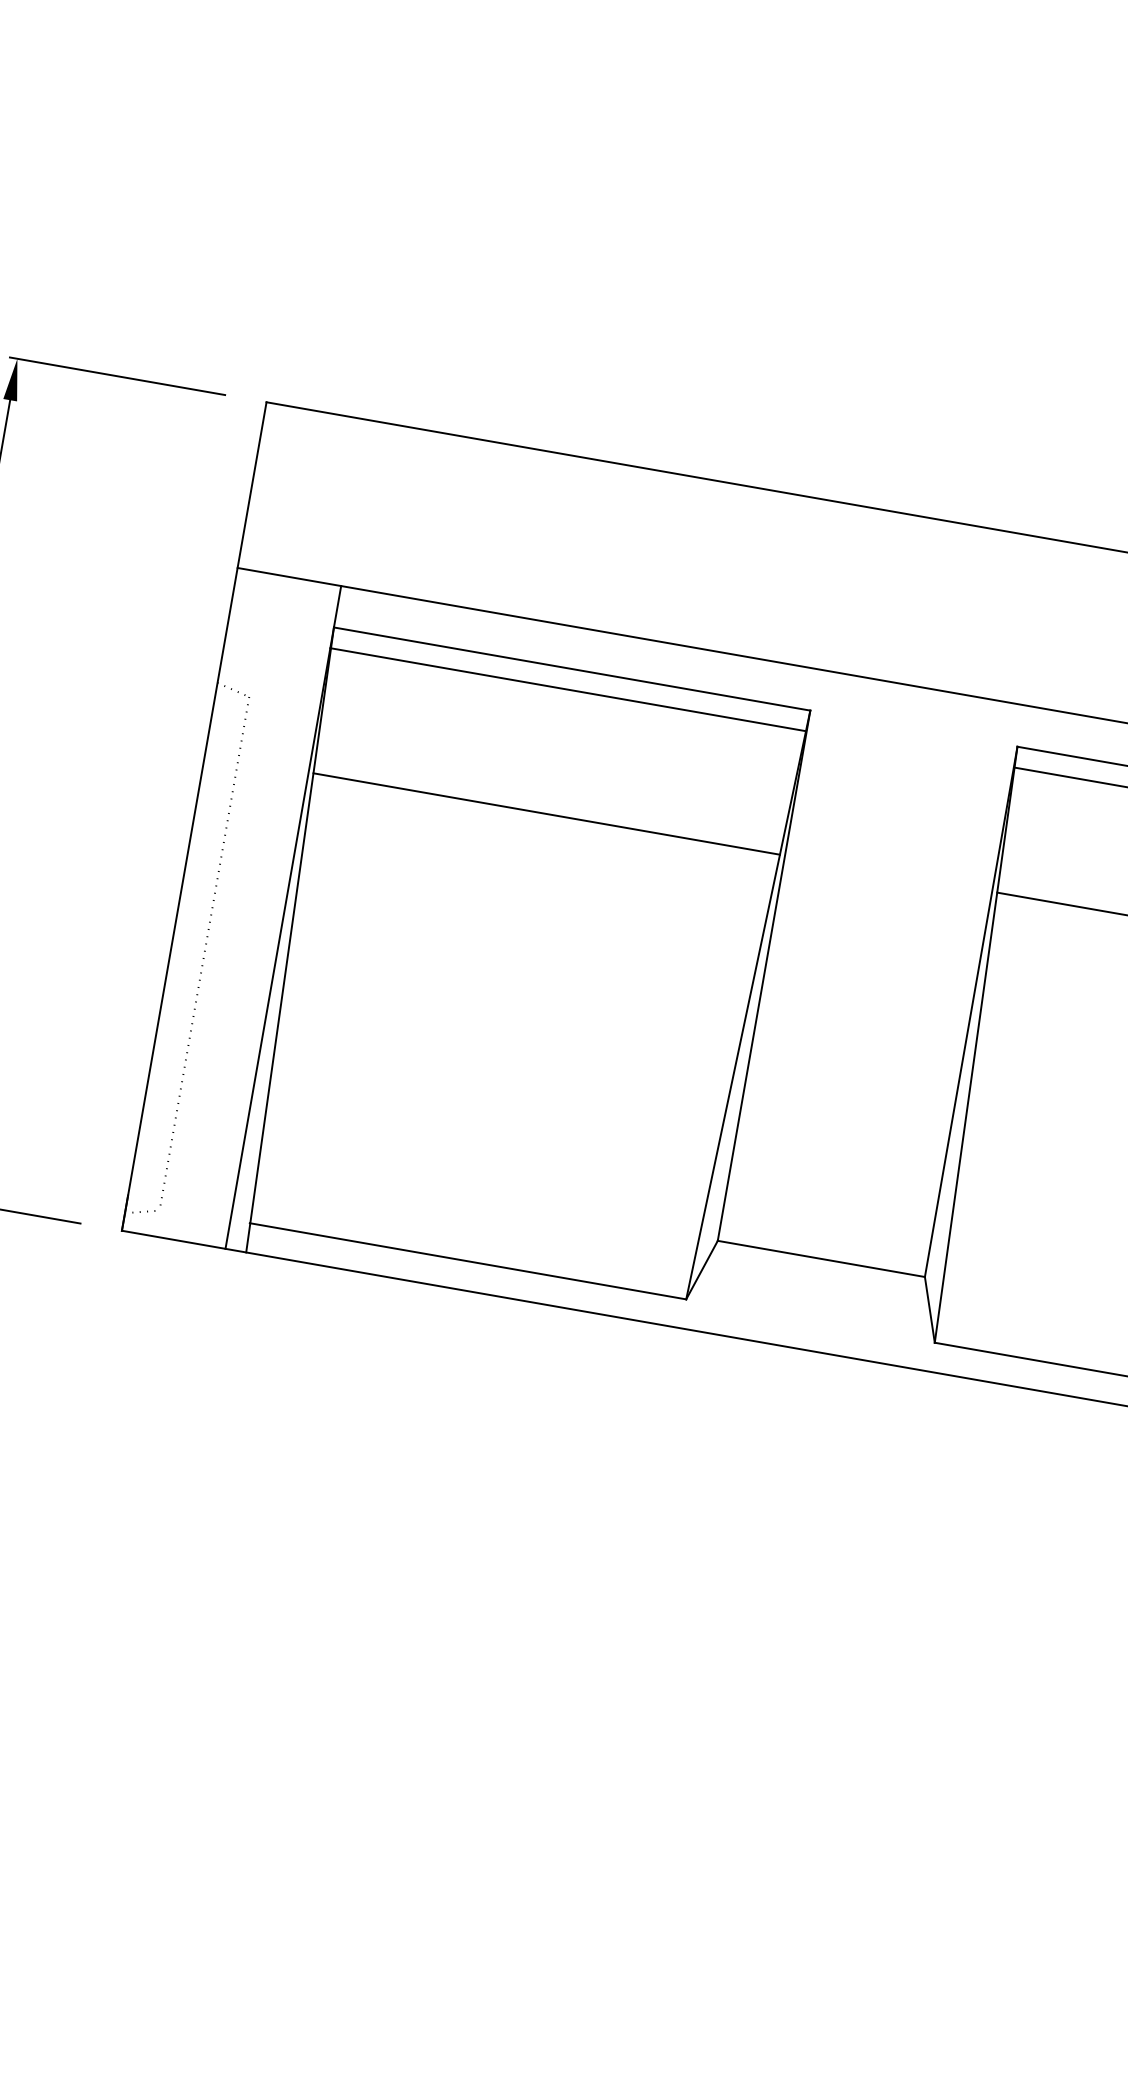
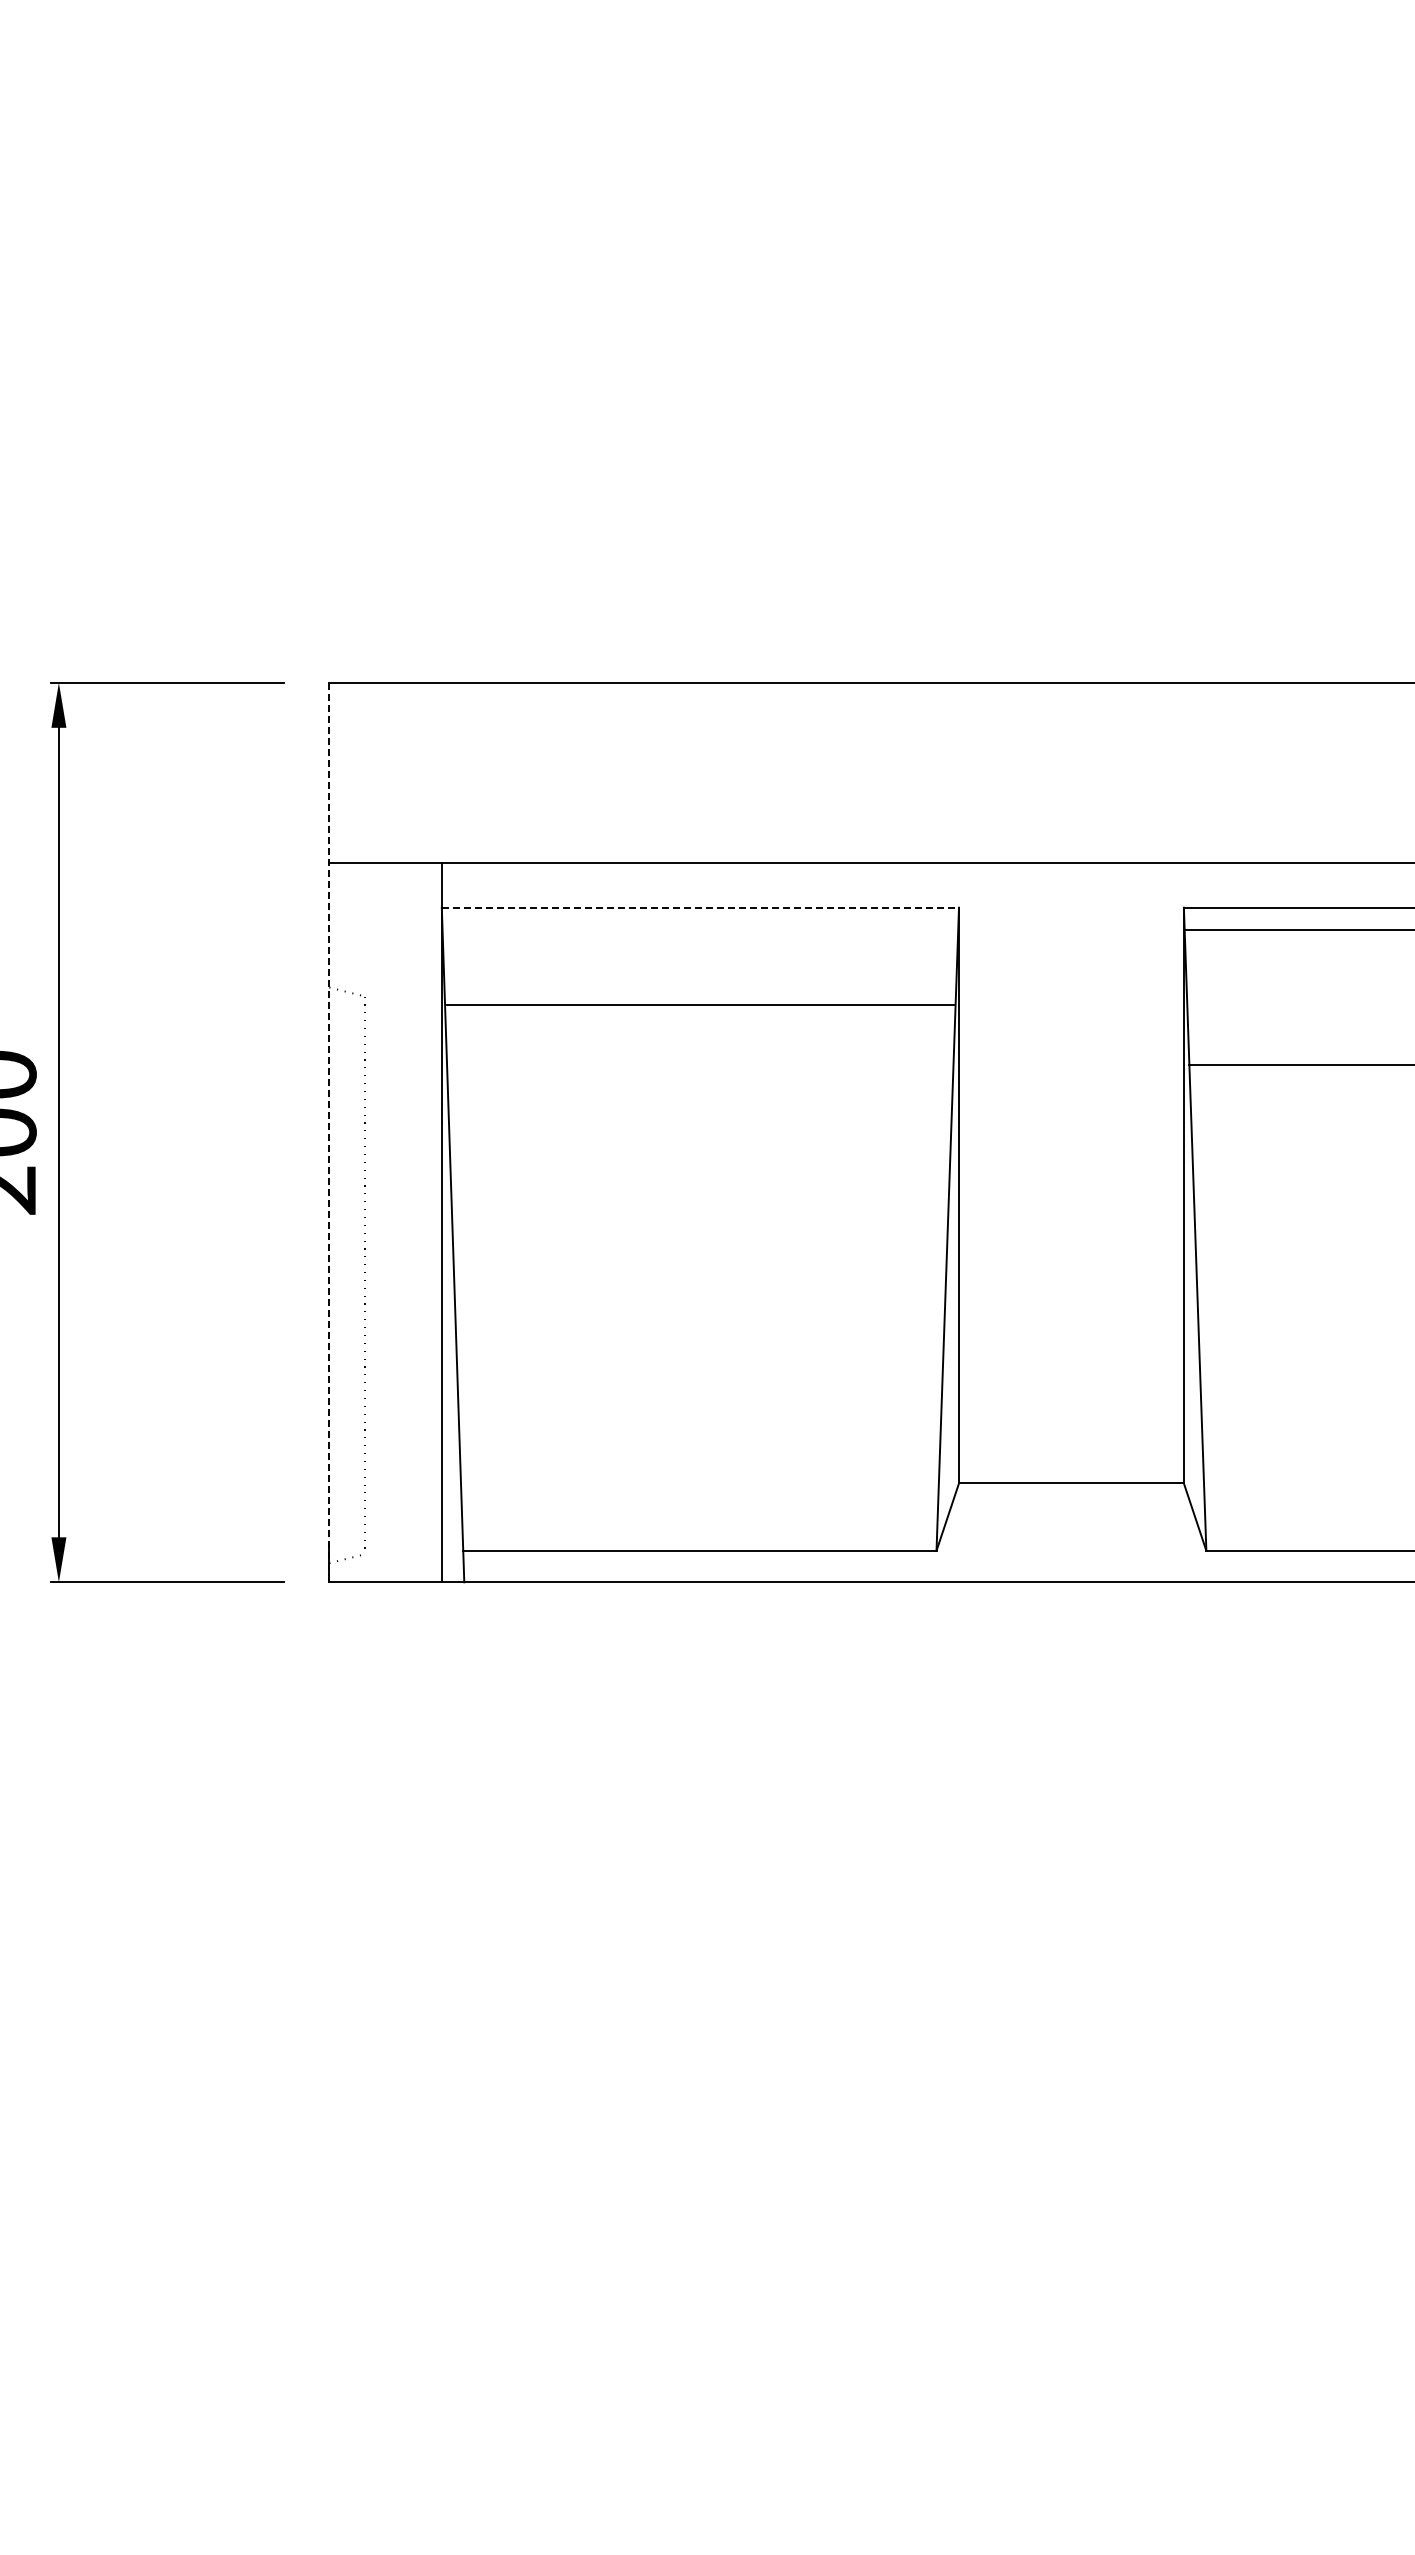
line: (572, 668) -> (700, 907), solid -> dashed
line: (567, 689) -> (699, 930), removed
line: (546, 814) -> (700, 1005), moved
line: (194, 816) -> (329, 1132), solid -> dashed

